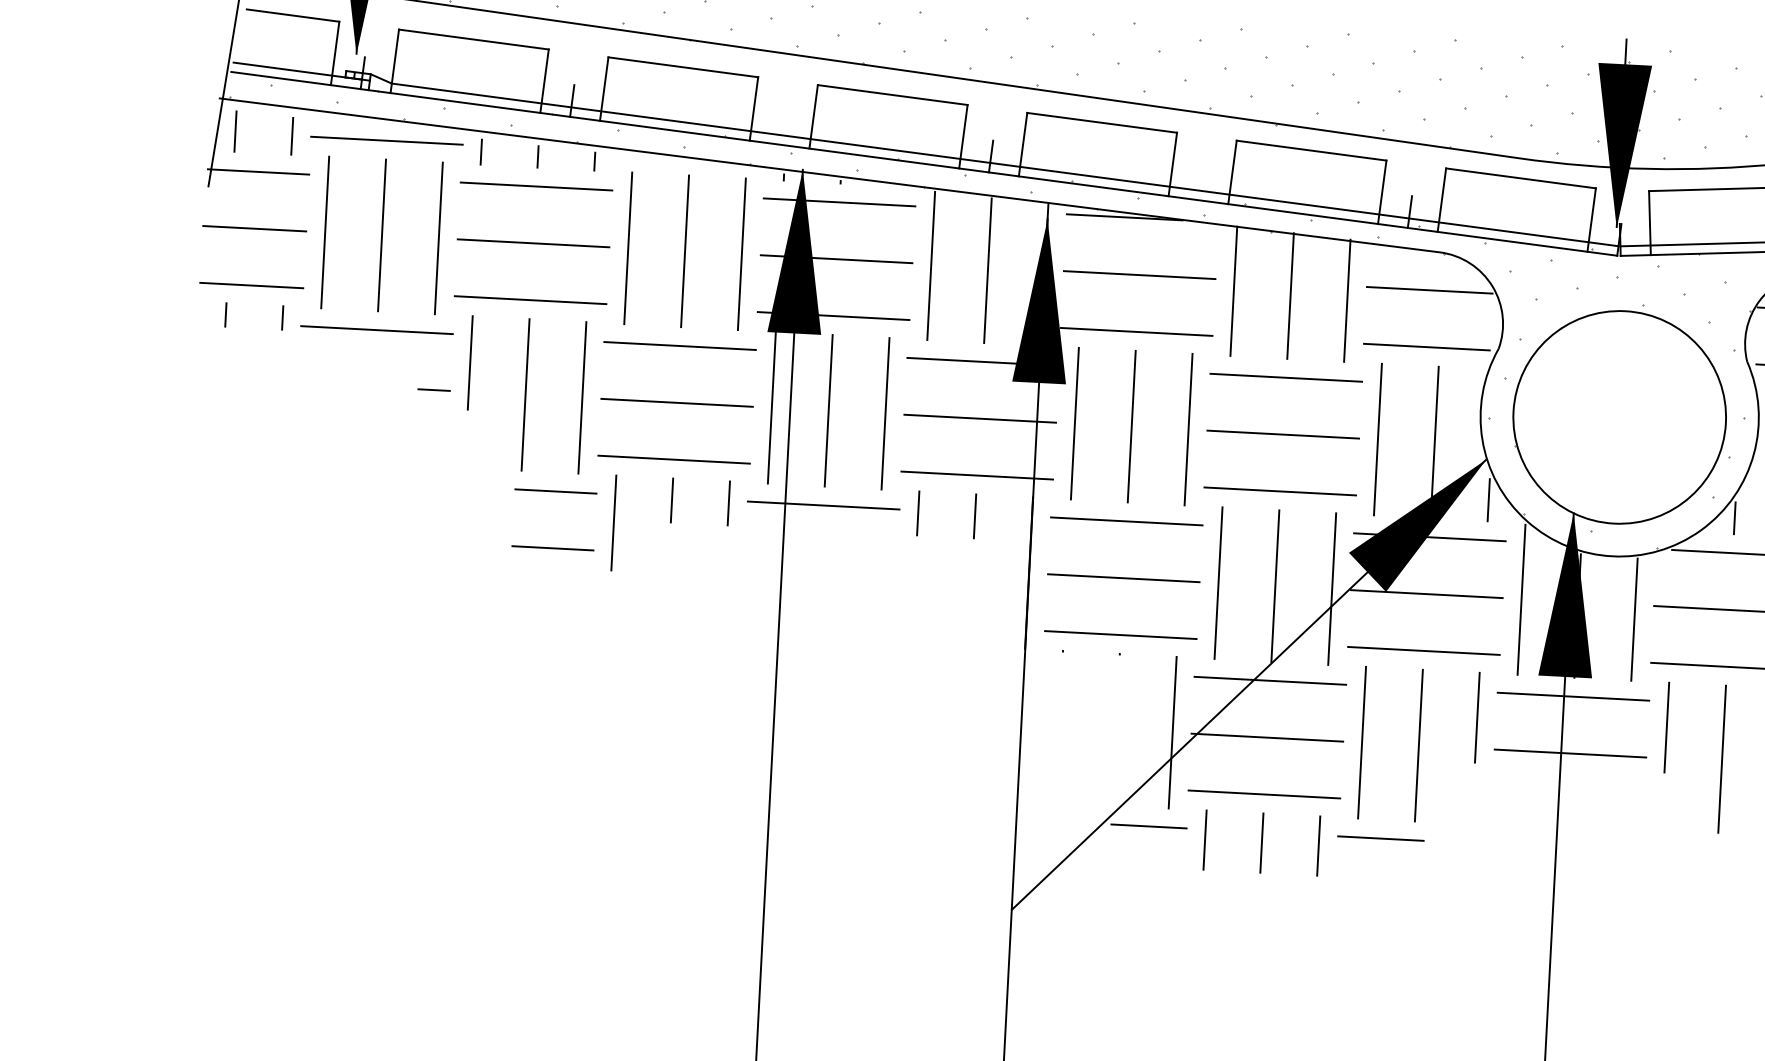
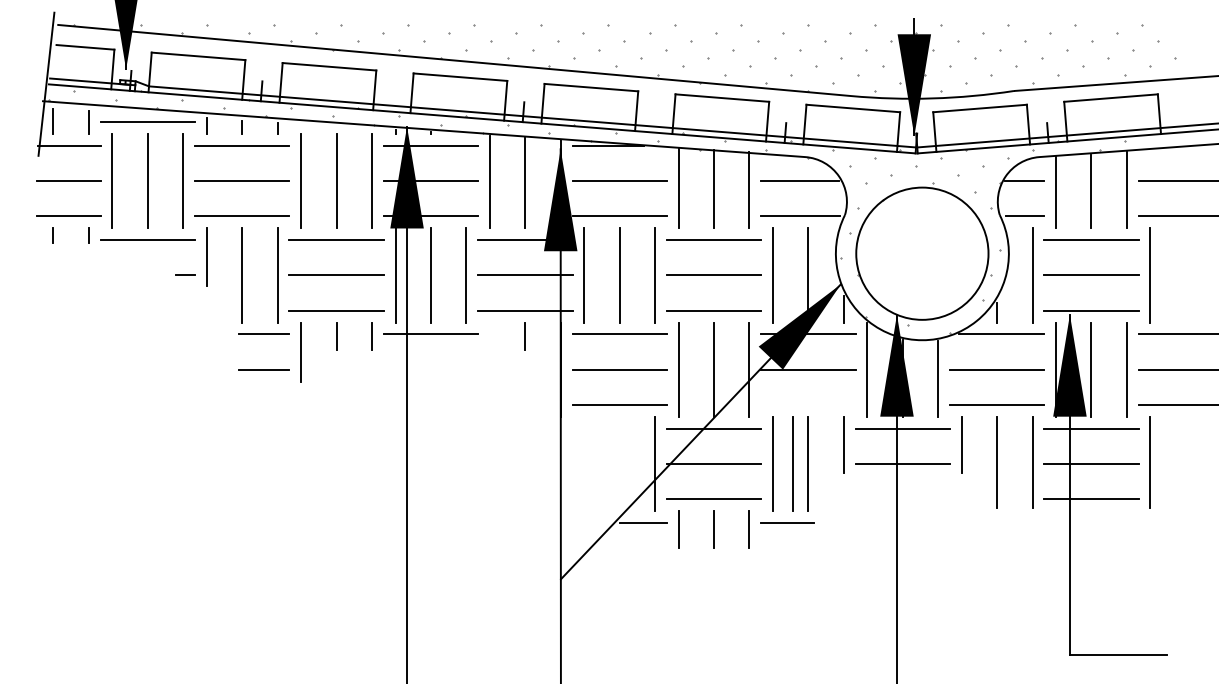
line: (917, 512) -> (489, 335), removed
line: (1424, 651) -> (808, 405), removed
line: (1393, 743) -> (792, 463), added

